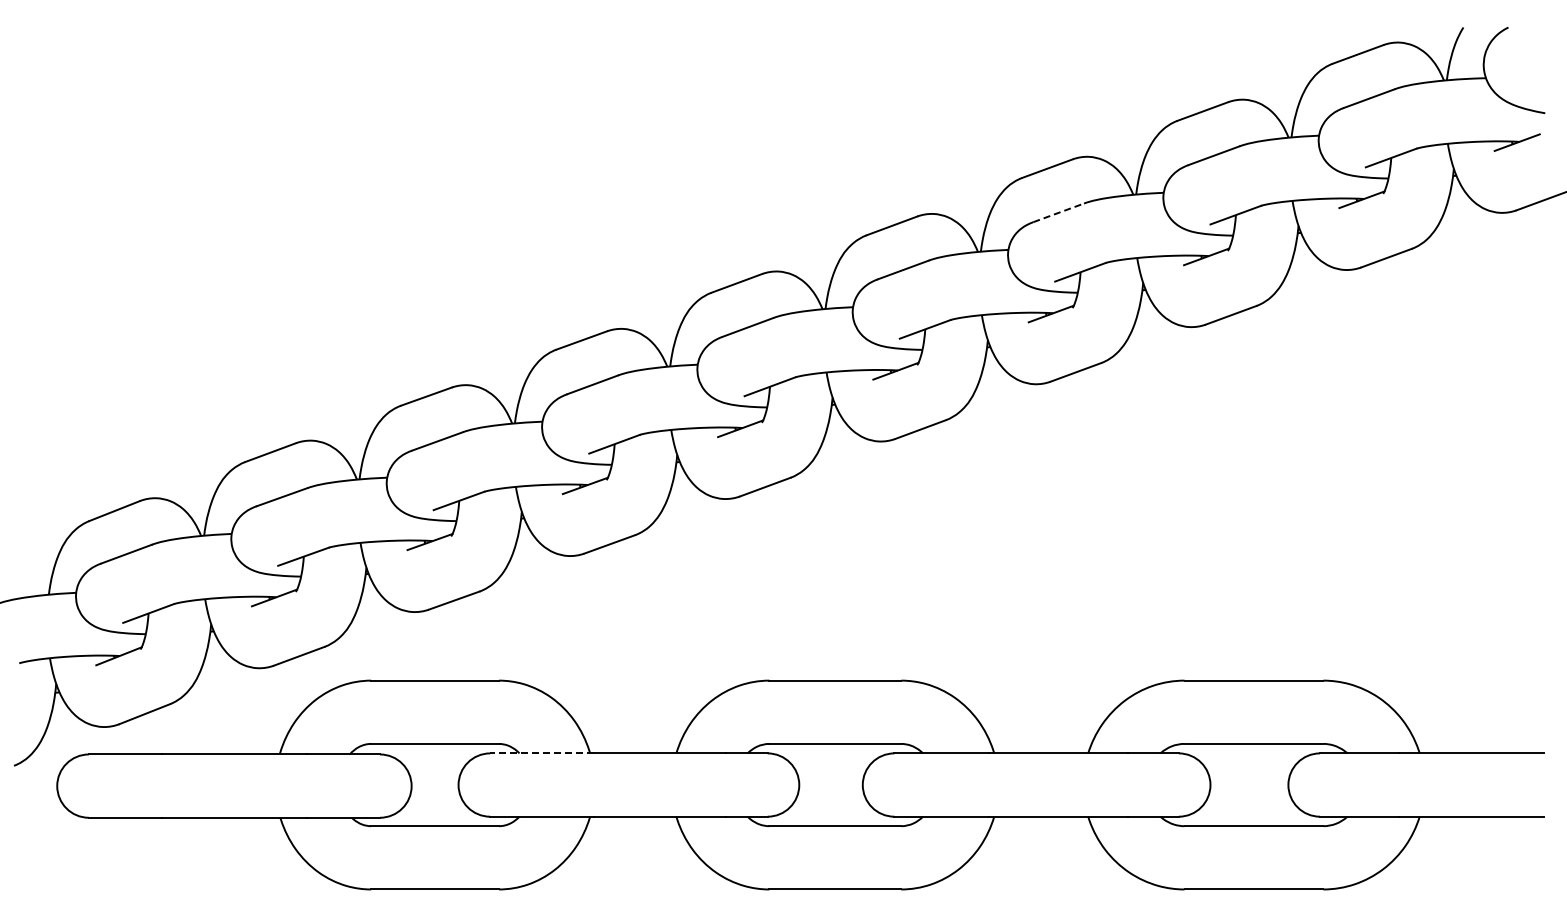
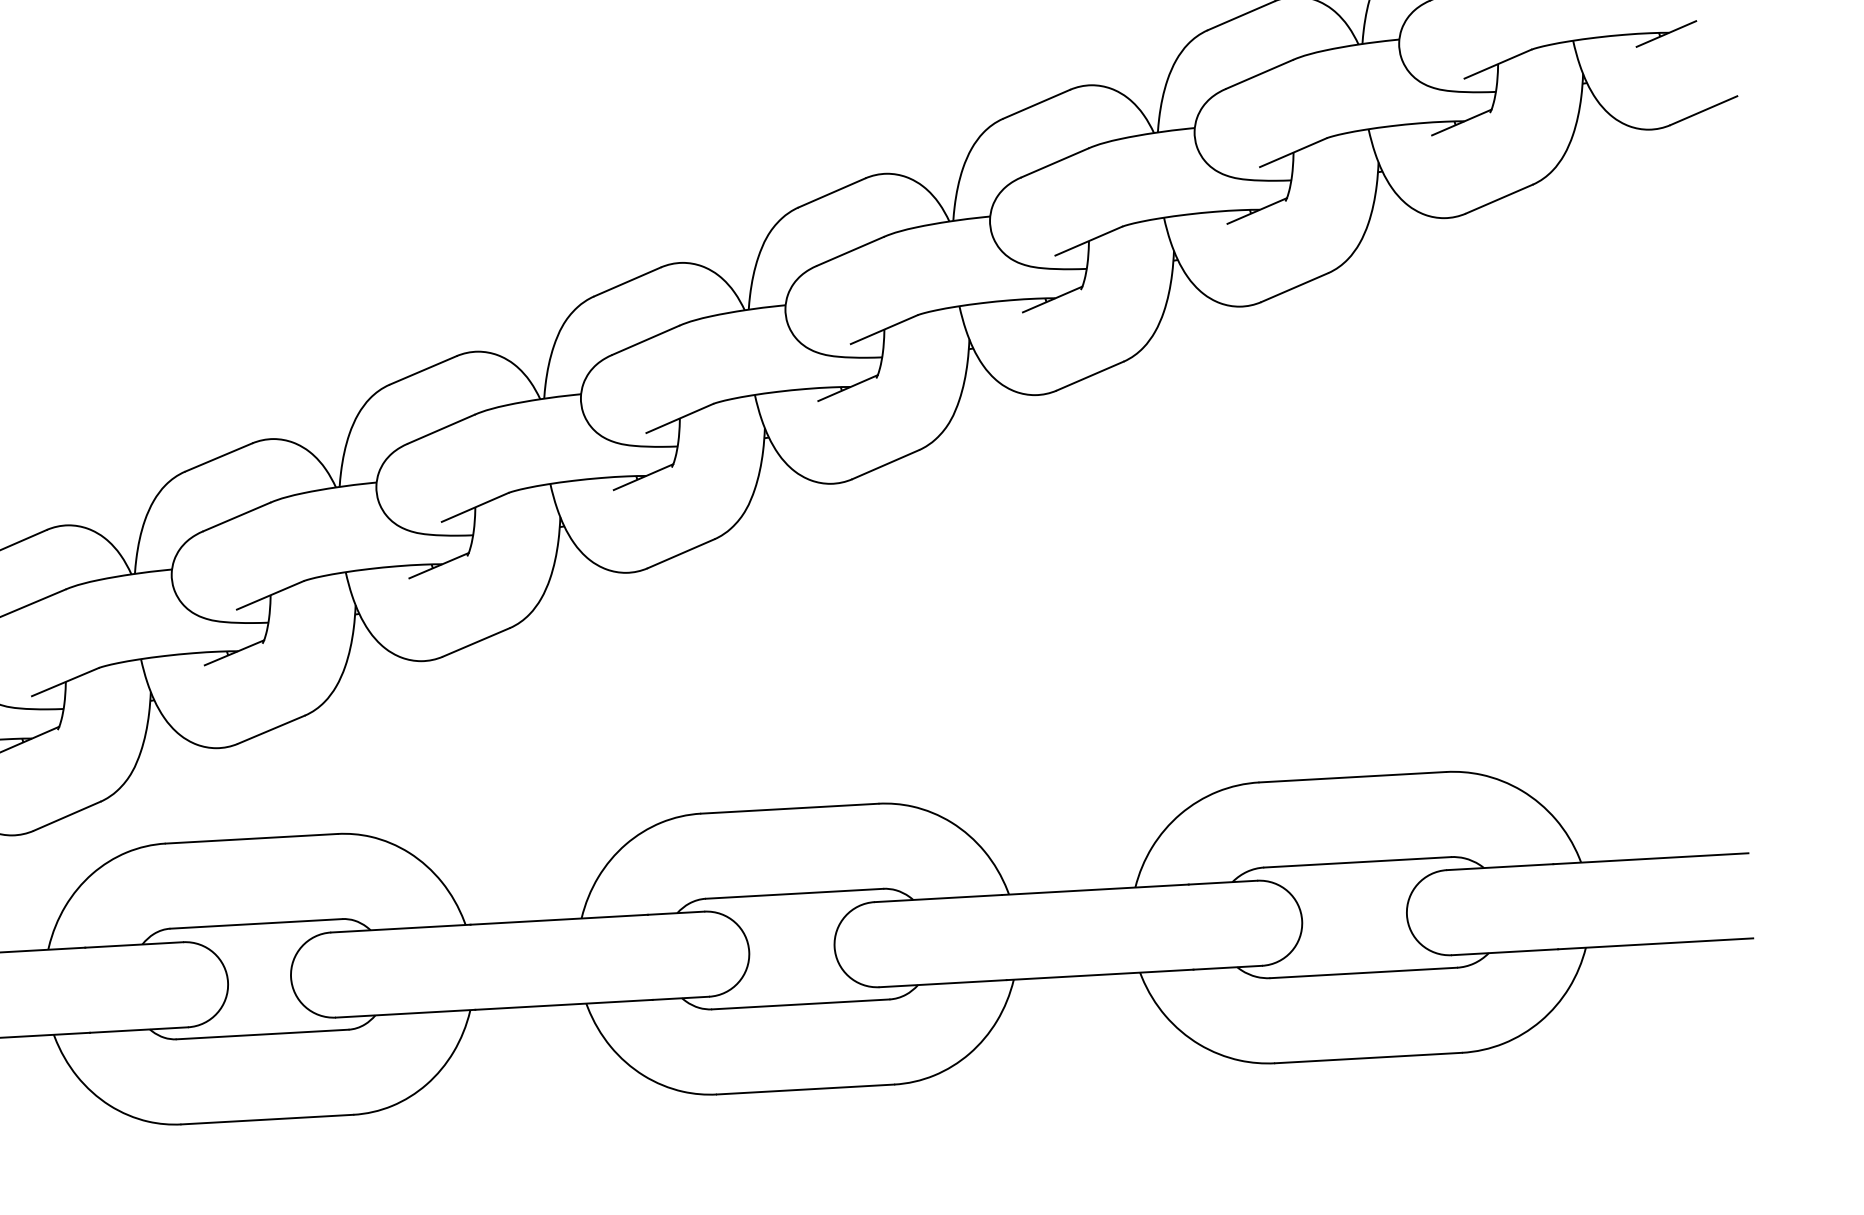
line: (1058, 212) -> (1054, 162), dashed -> solid
line: (542, 753) -> (401, 928), dashed -> solid

